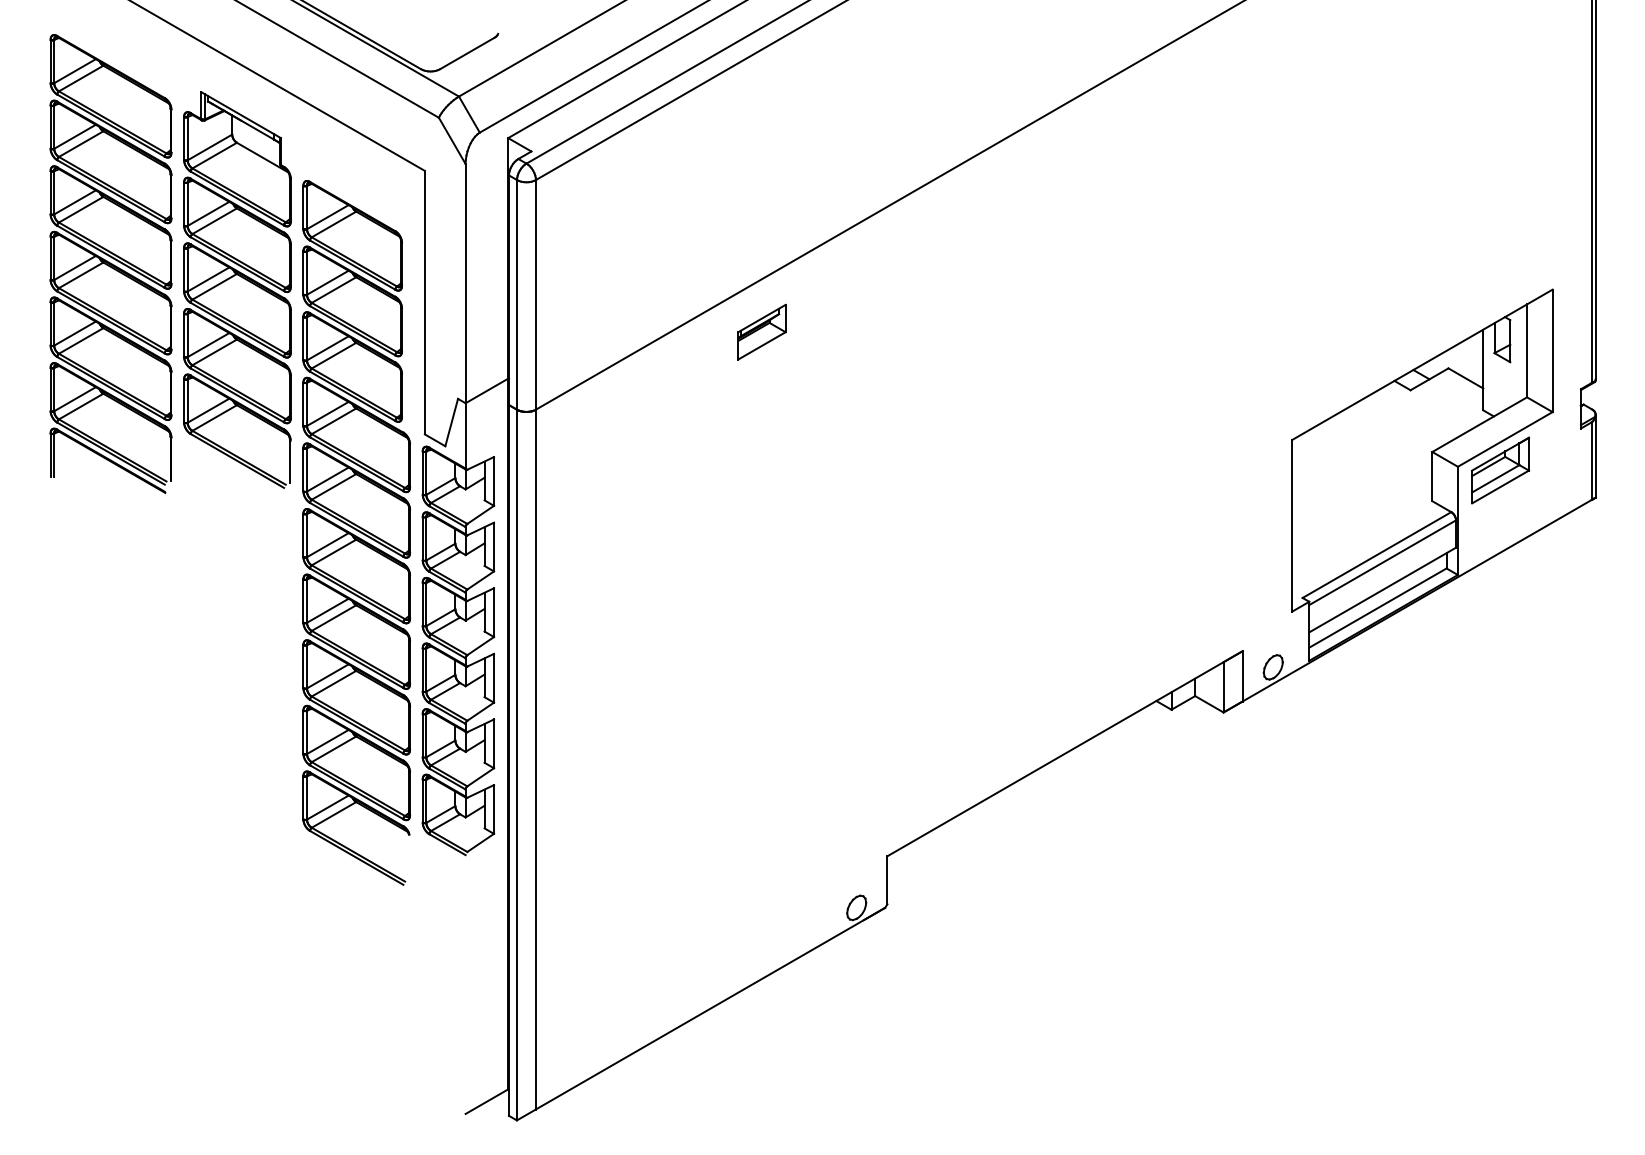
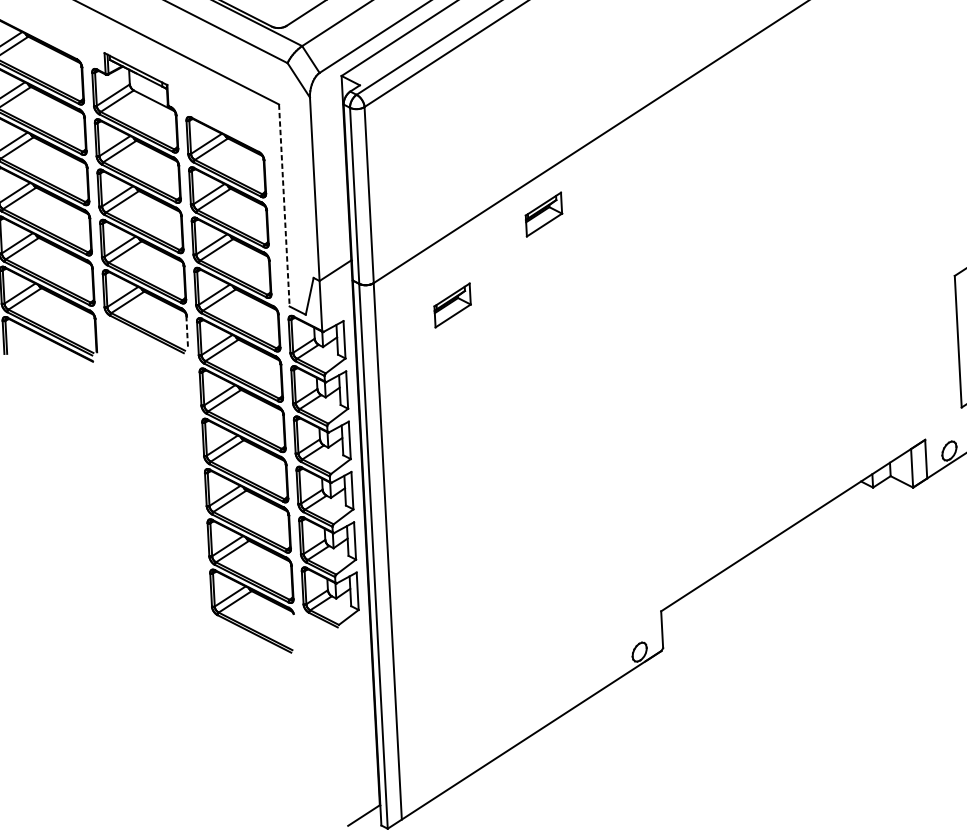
line: (424, 302) -> (284, 205), solid -> dashed
part: (636, 443) -> (452, 304), added
line: (289, 461) -> (186, 332), solid -> dashed

